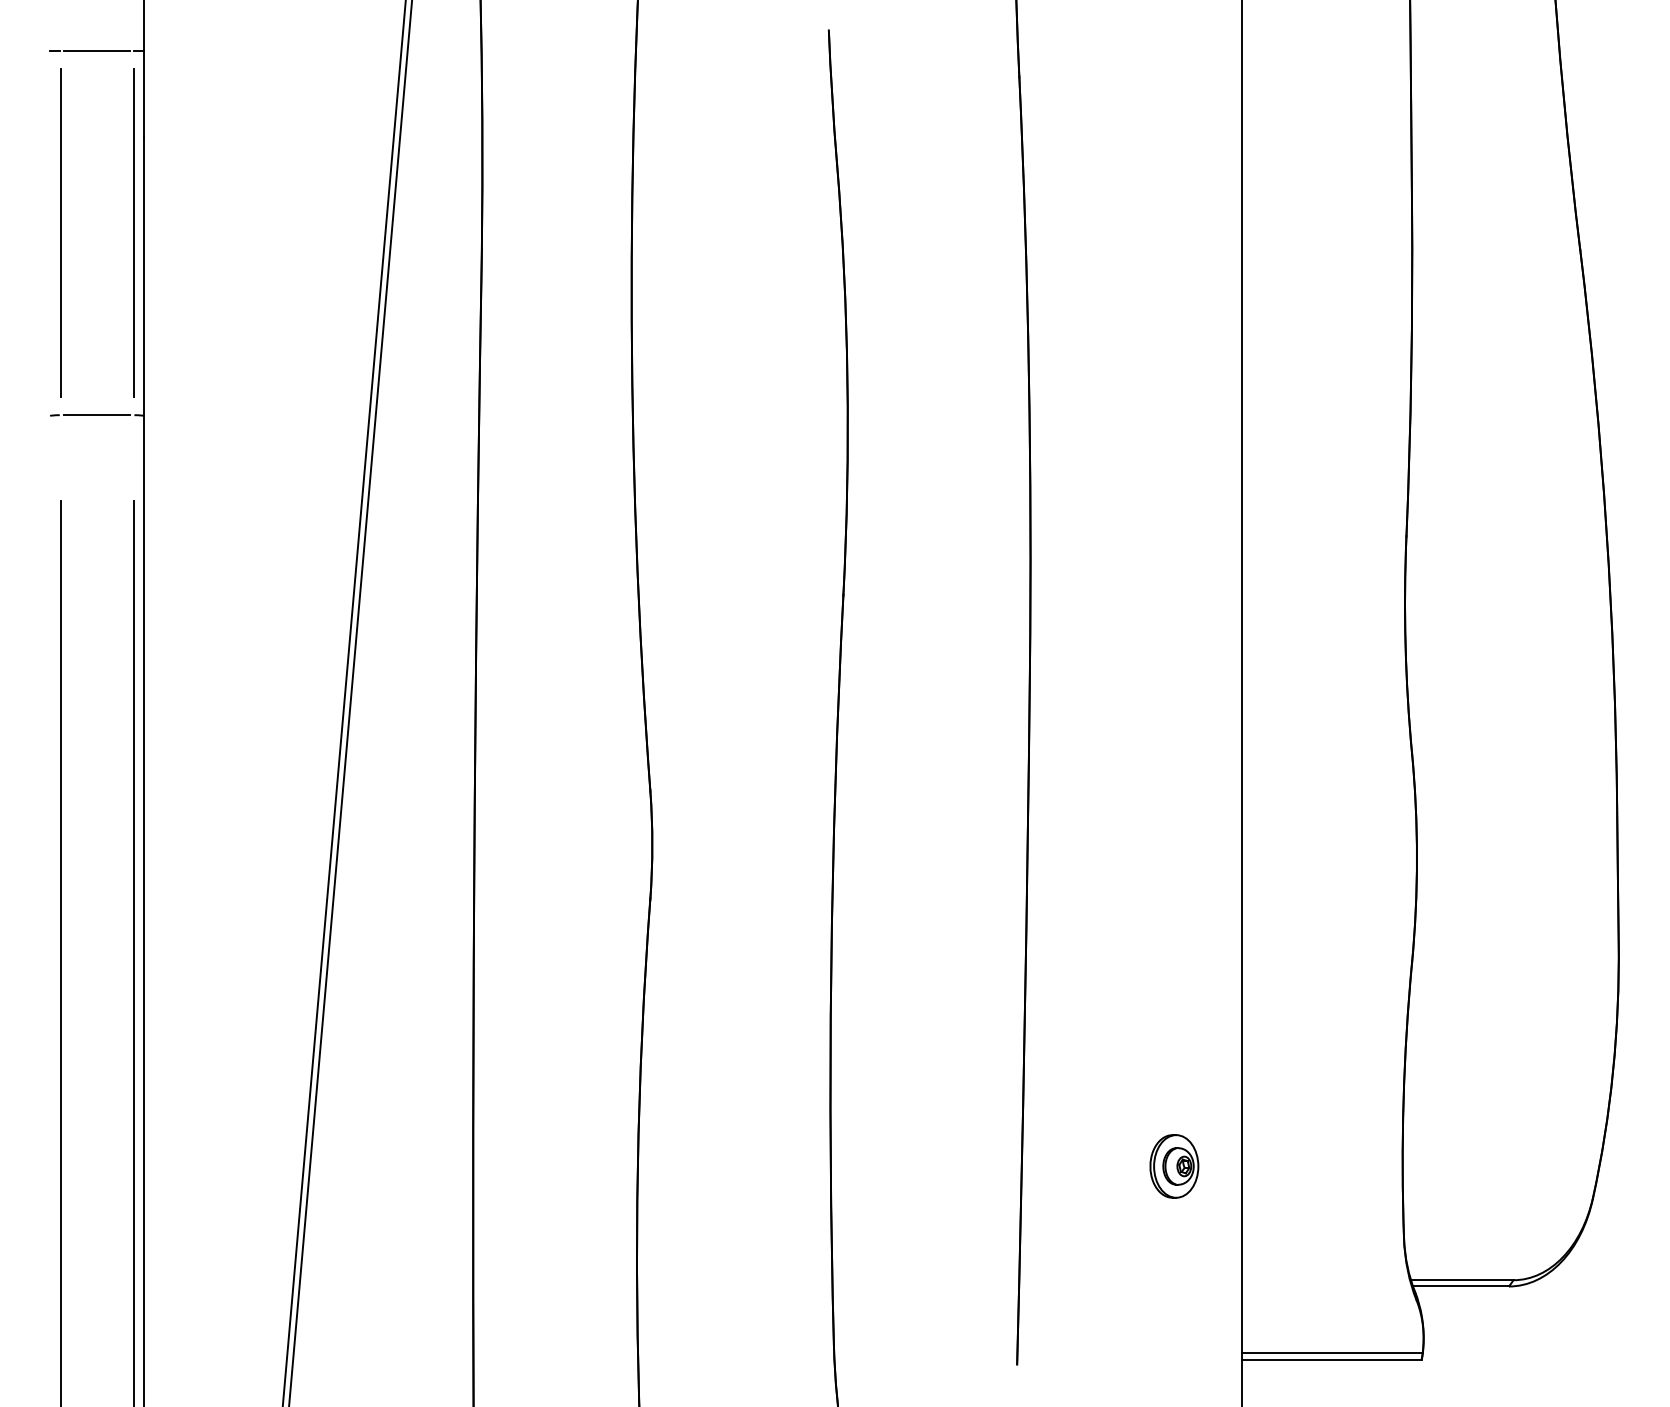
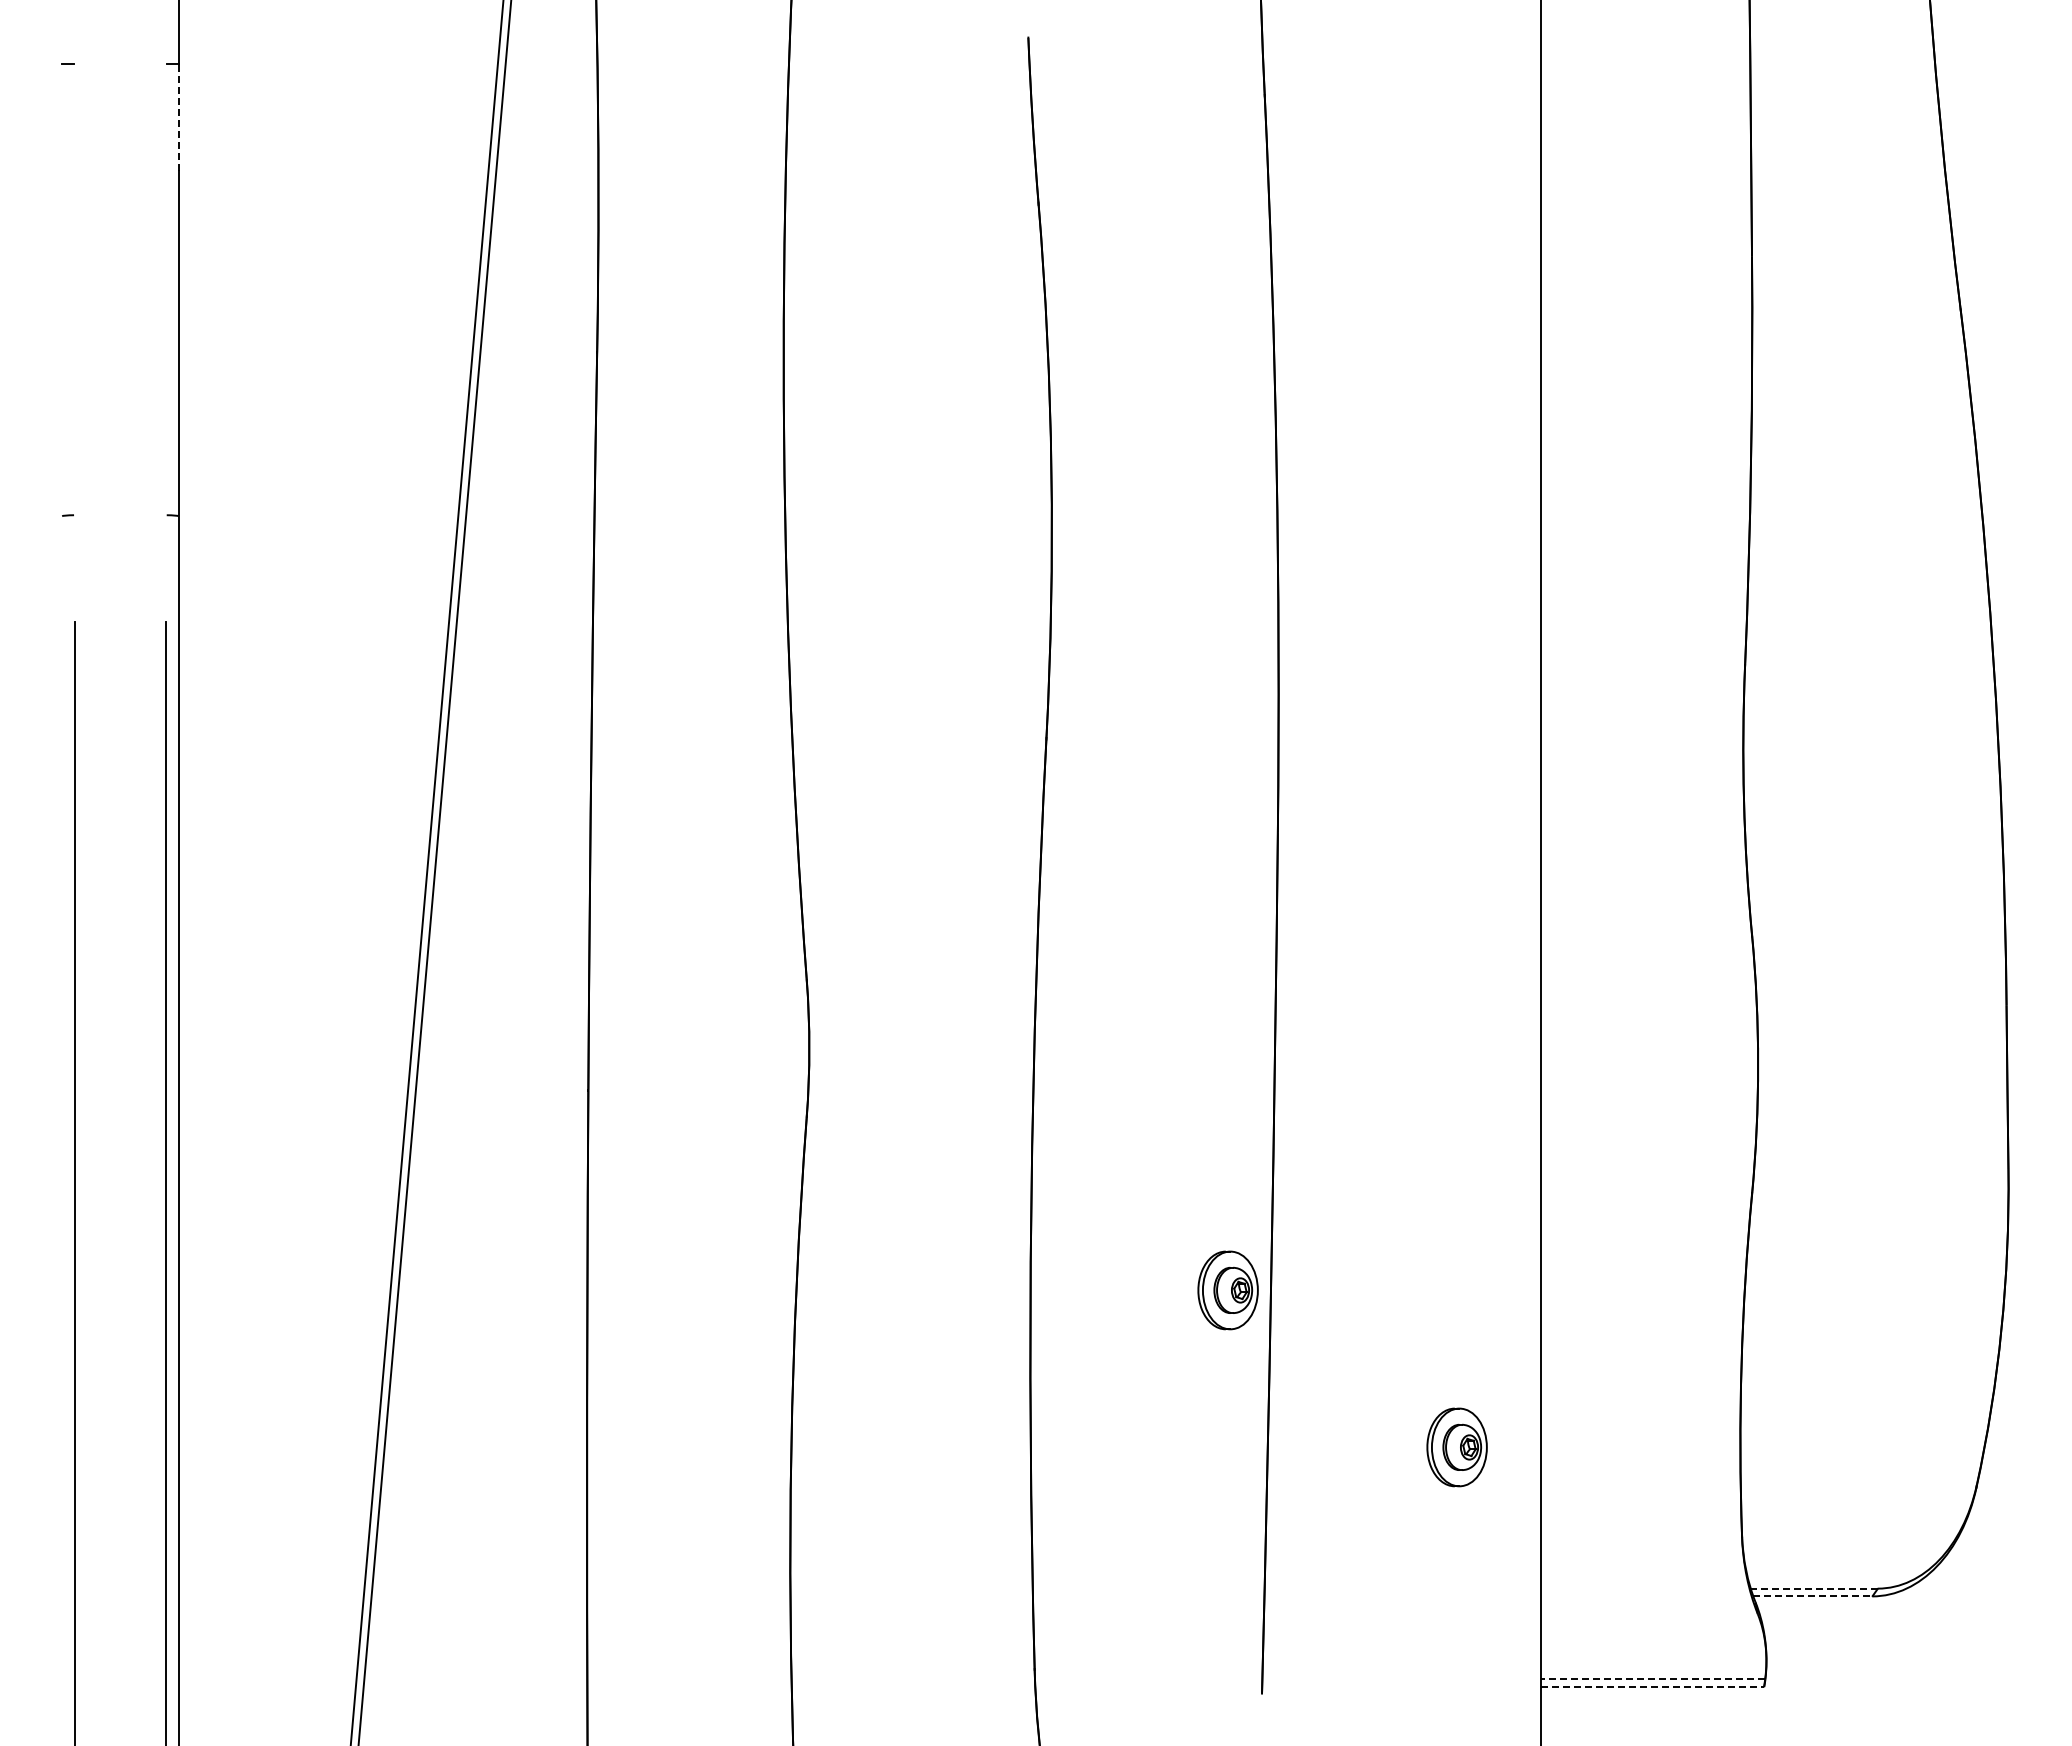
line: (97, 51) -> (120, 63), removed
line: (143, 94) -> (178, 117), solid -> dashed
line: (60, 233) -> (75, 289), removed
line: (133, 233) -> (165, 289), removed
line: (97, 415) -> (120, 515), removed
part: (989, 1039) -> (1227, 1290), added
line: (1462, 1280) -> (1814, 1588), solid -> dashed
line: (1460, 1286) -> (1812, 1596), solid -> dashed
line: (1331, 1353) -> (1652, 1679), solid -> dashed
line: (1331, 1359) -> (1652, 1687), solid -> dashed

